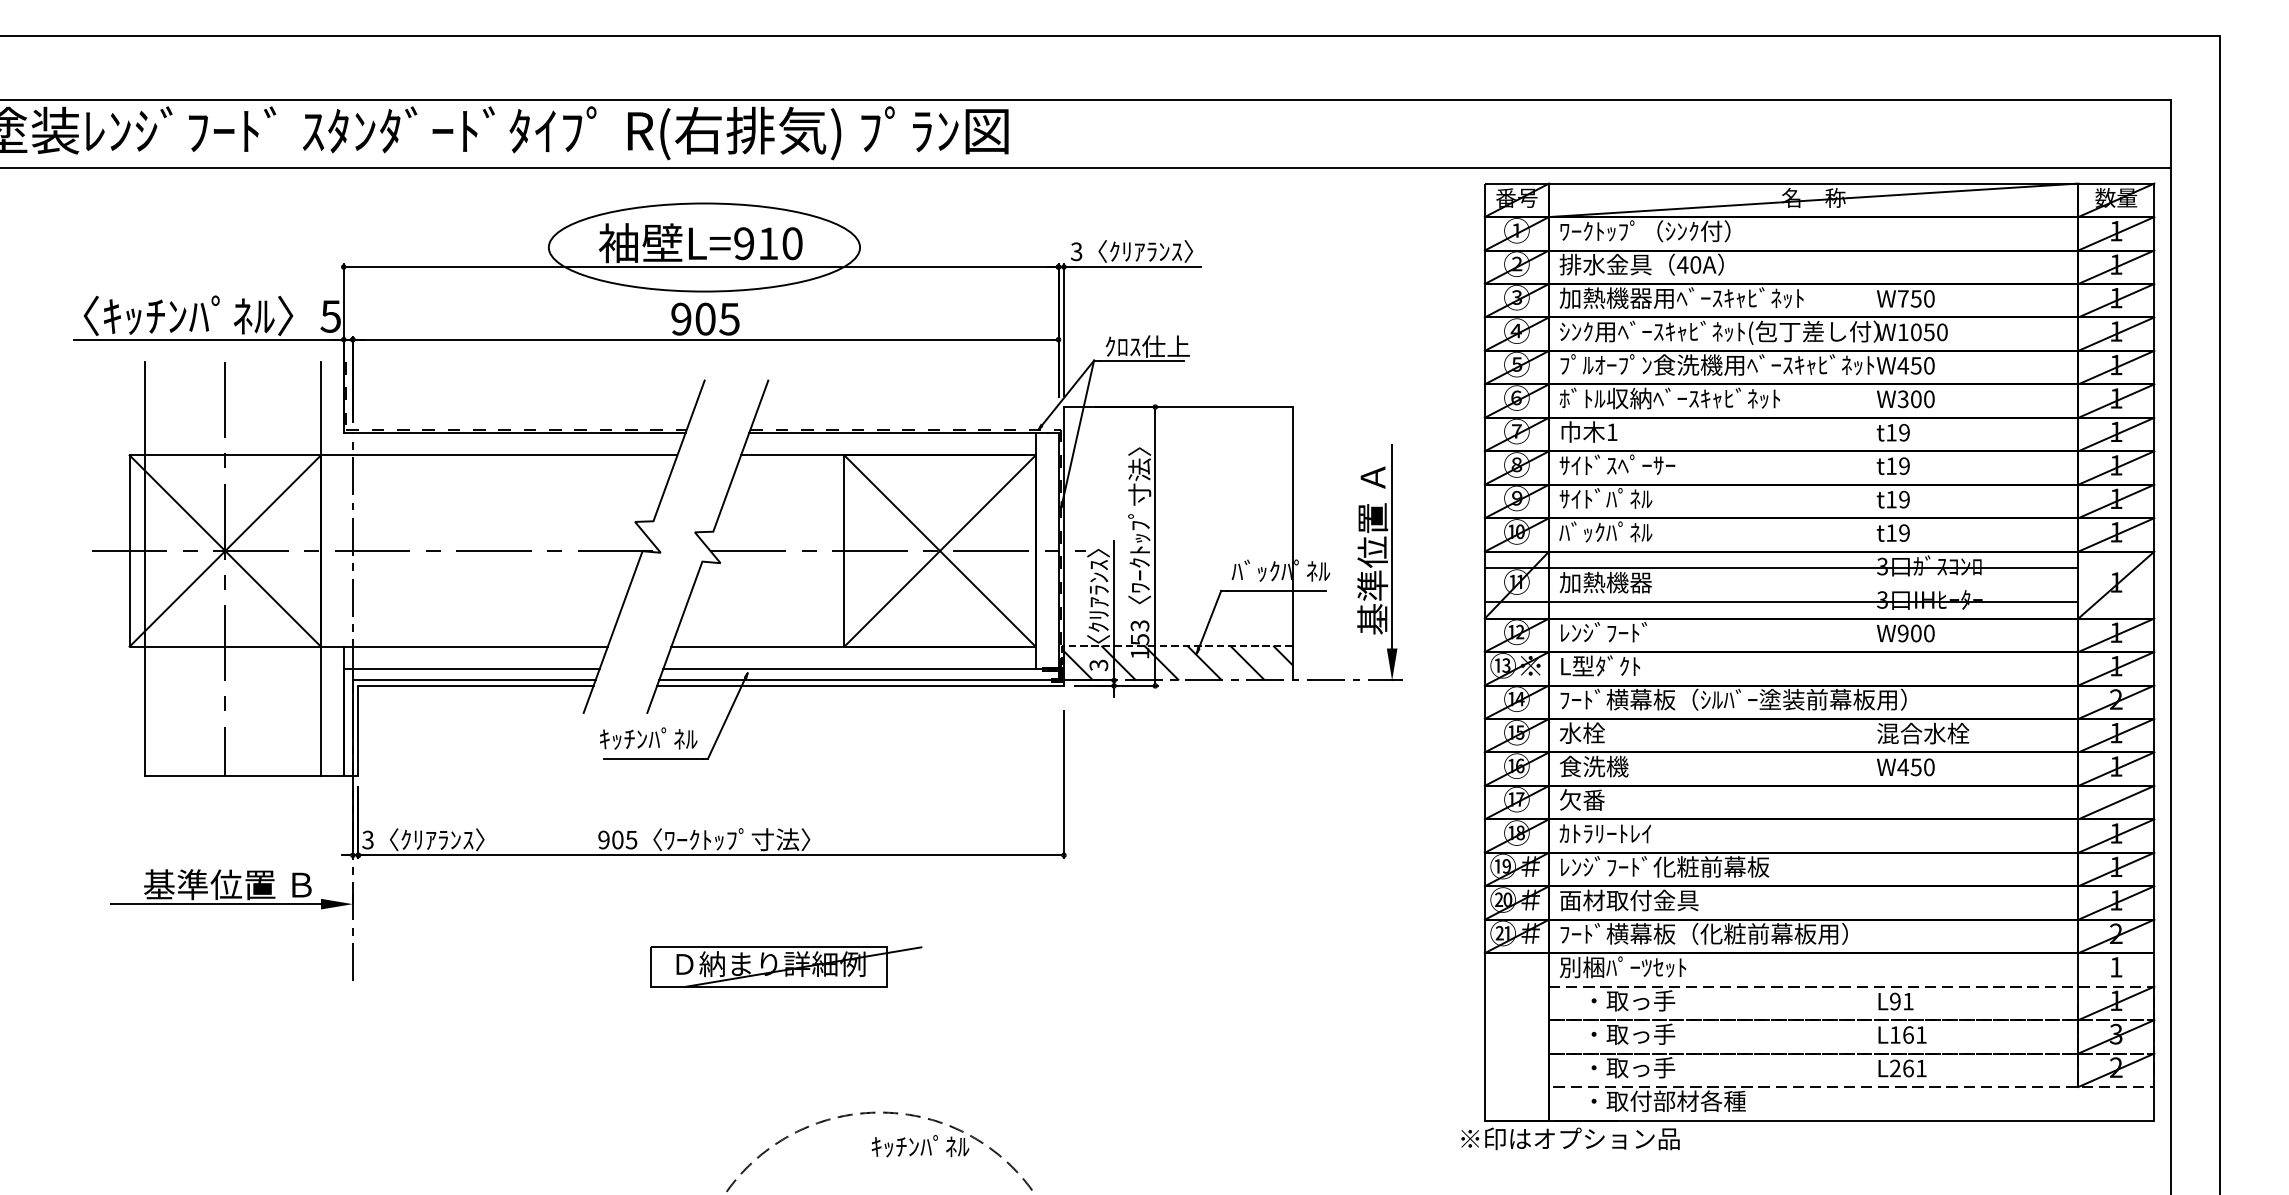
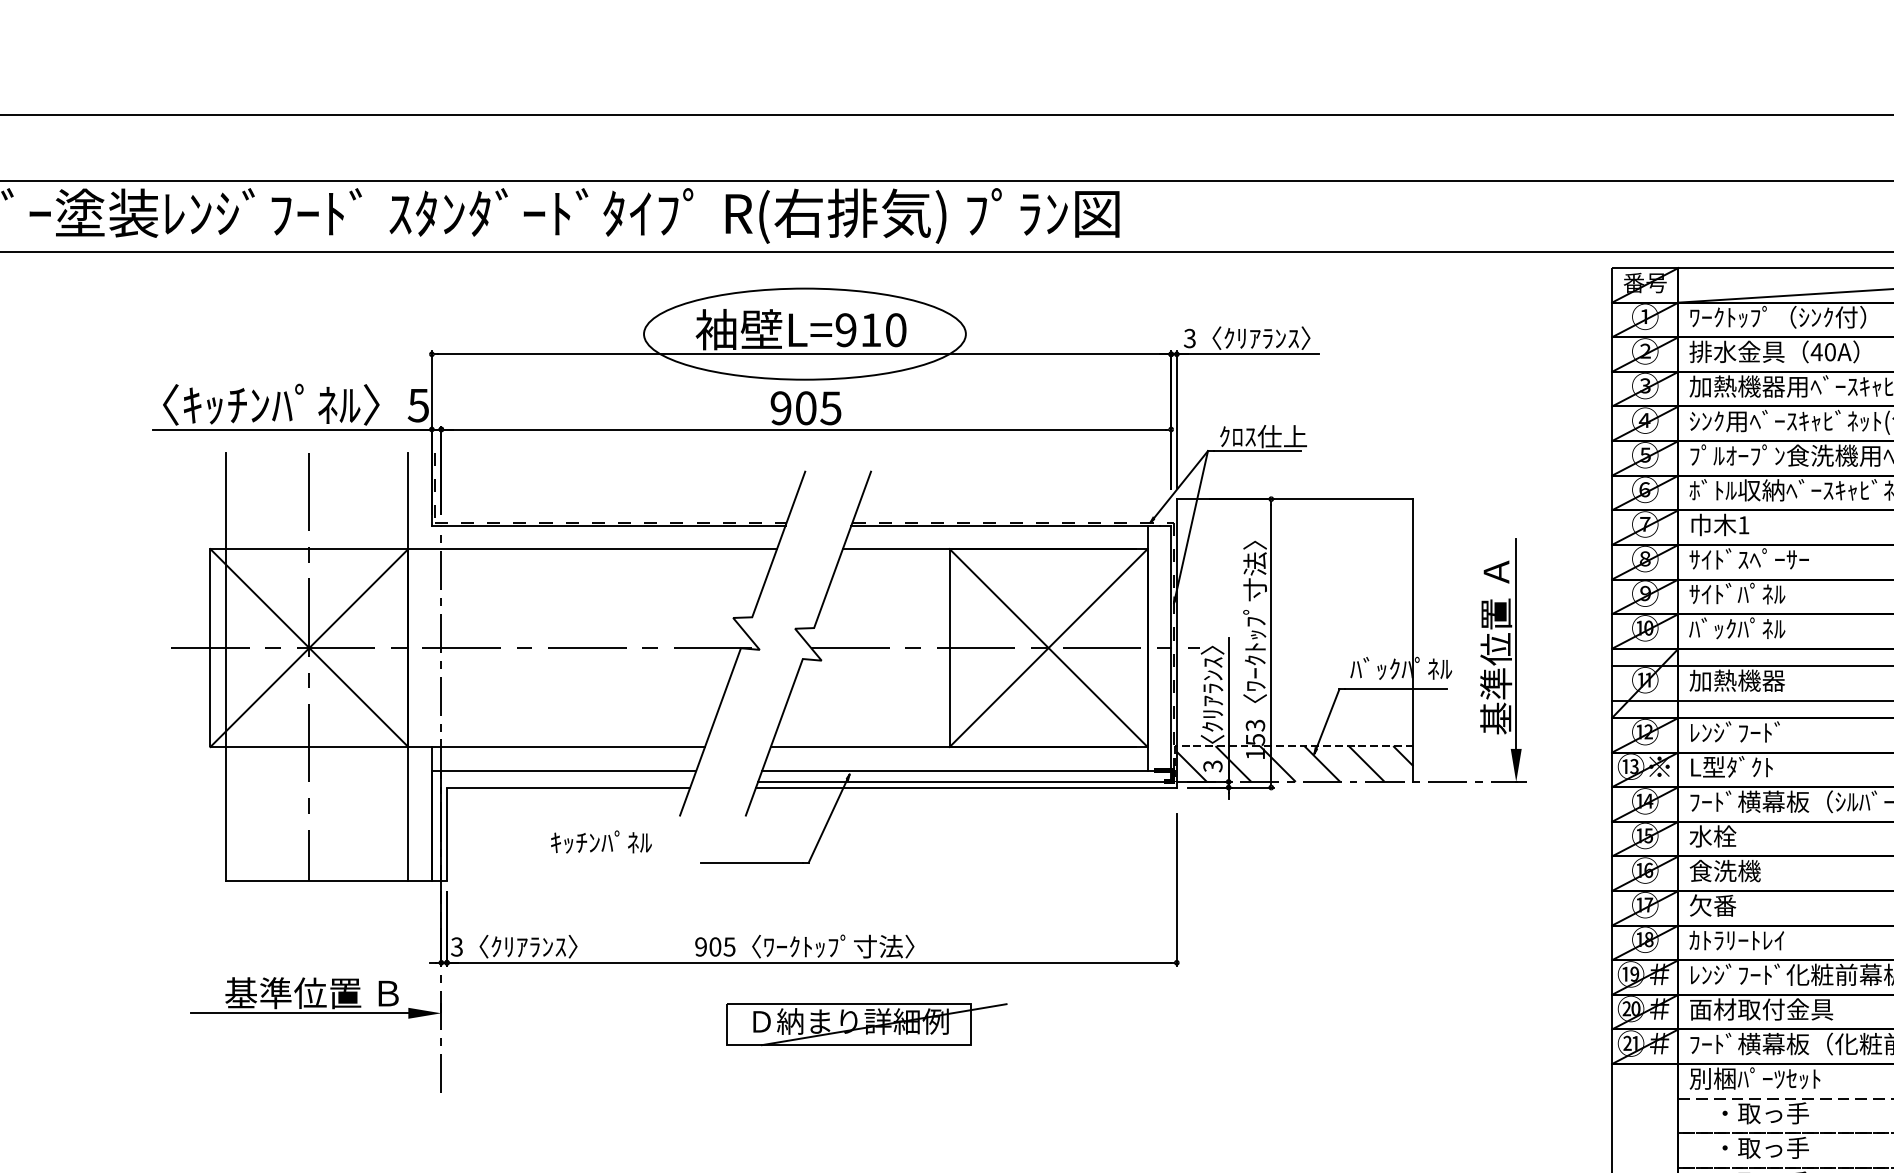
line: (473, 680) -> (566, 781), removed
text: (648, 738) -> (601, 841), moved
part: (786, 966) -> (867, 1023), moved

